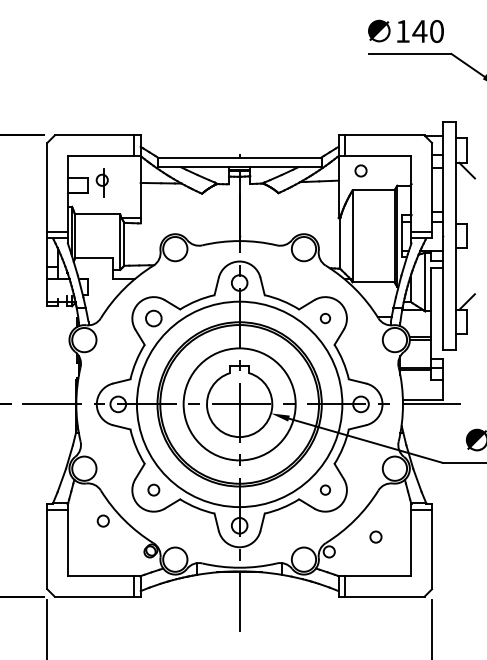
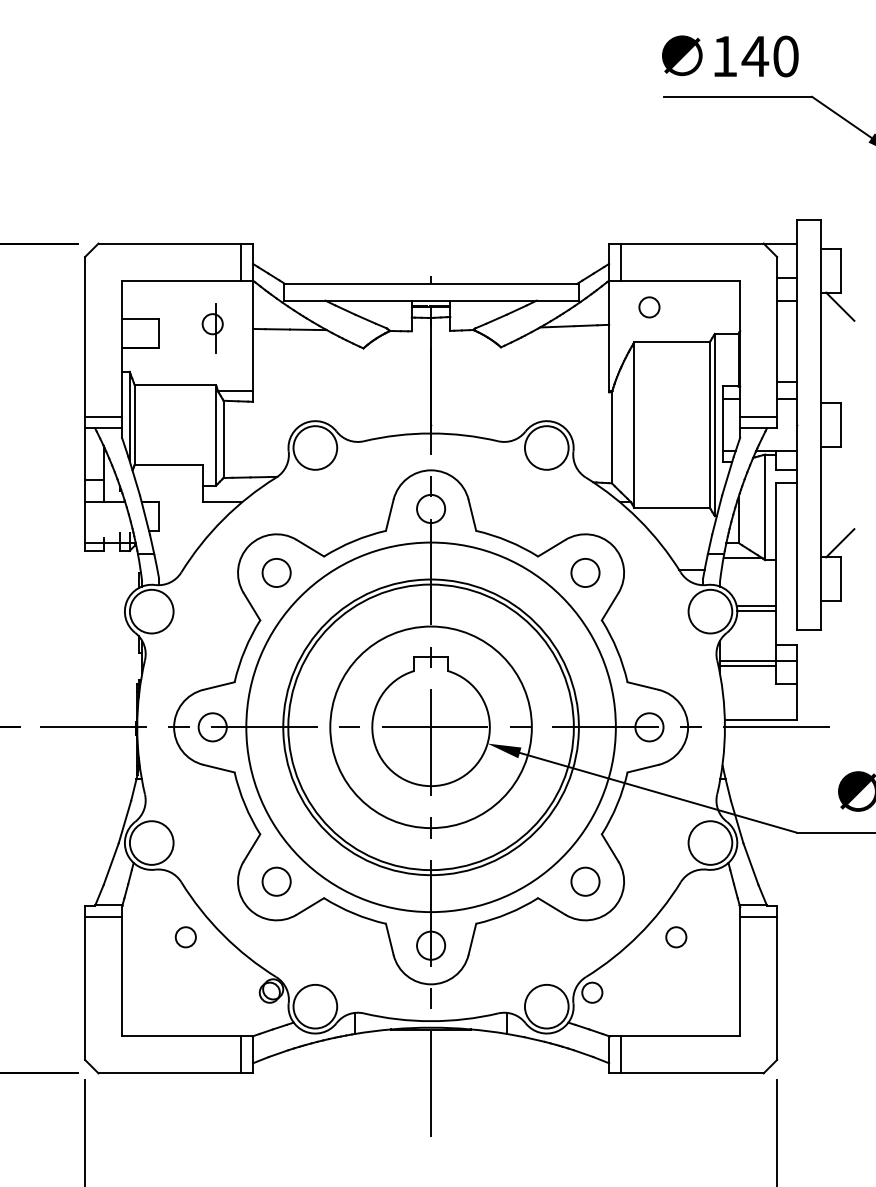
part: (101, 182) -> (211, 328), moved
circle: (325, 318) -> (585, 572), size x1.67
circle: (153, 489) -> (276, 880), size x1.43
circle: (325, 489) -> (585, 880), size x1.67
circle: (375, 536) -> (675, 936), moved

